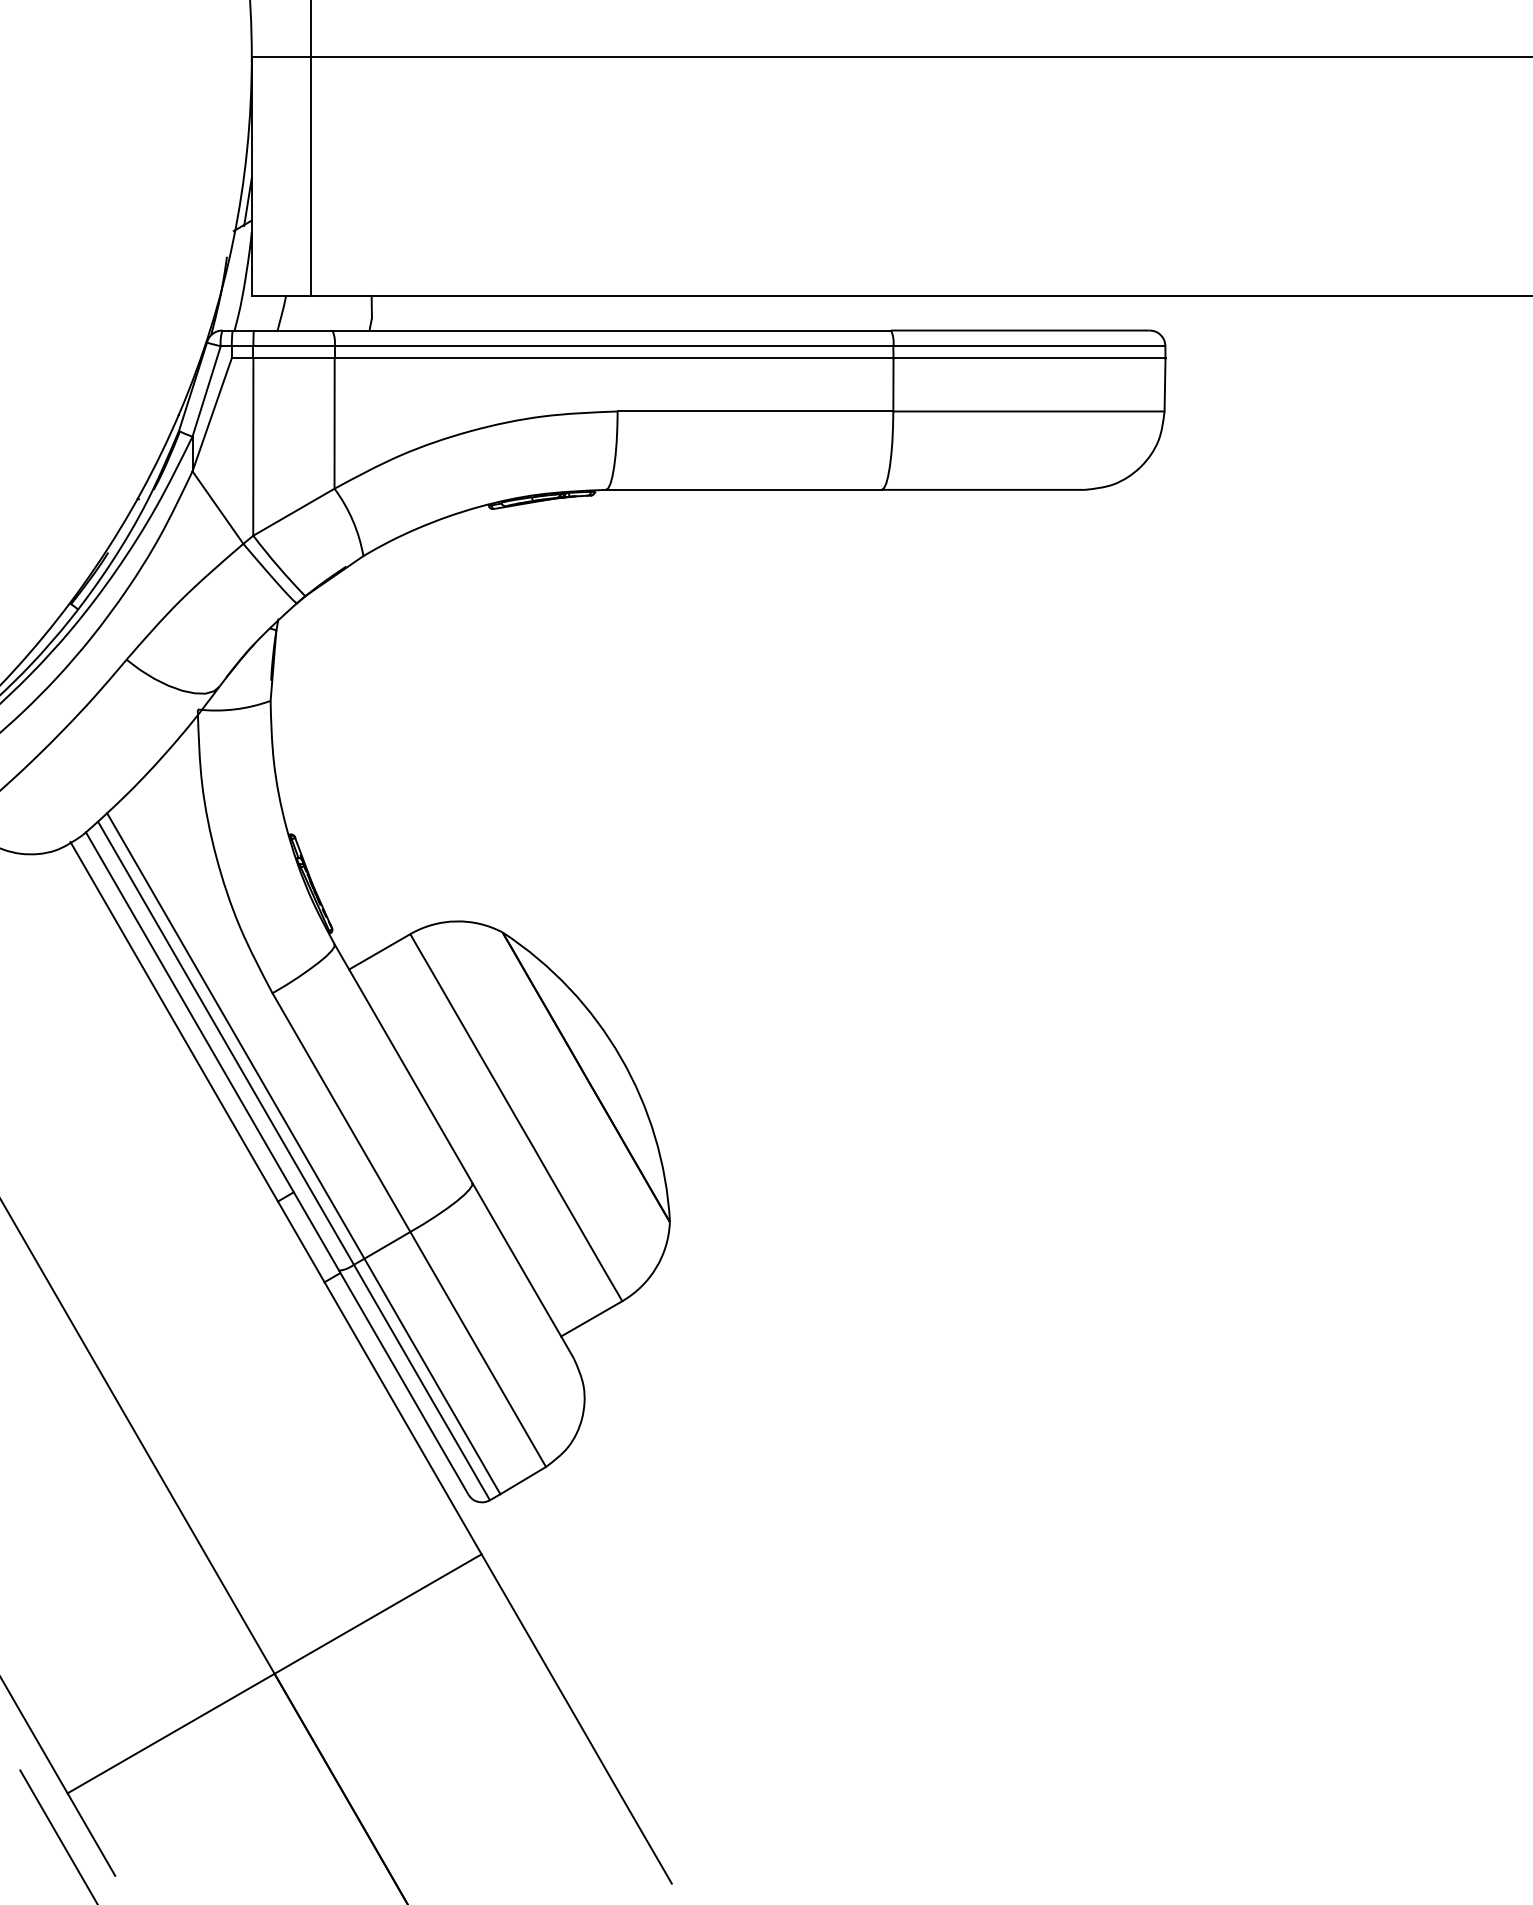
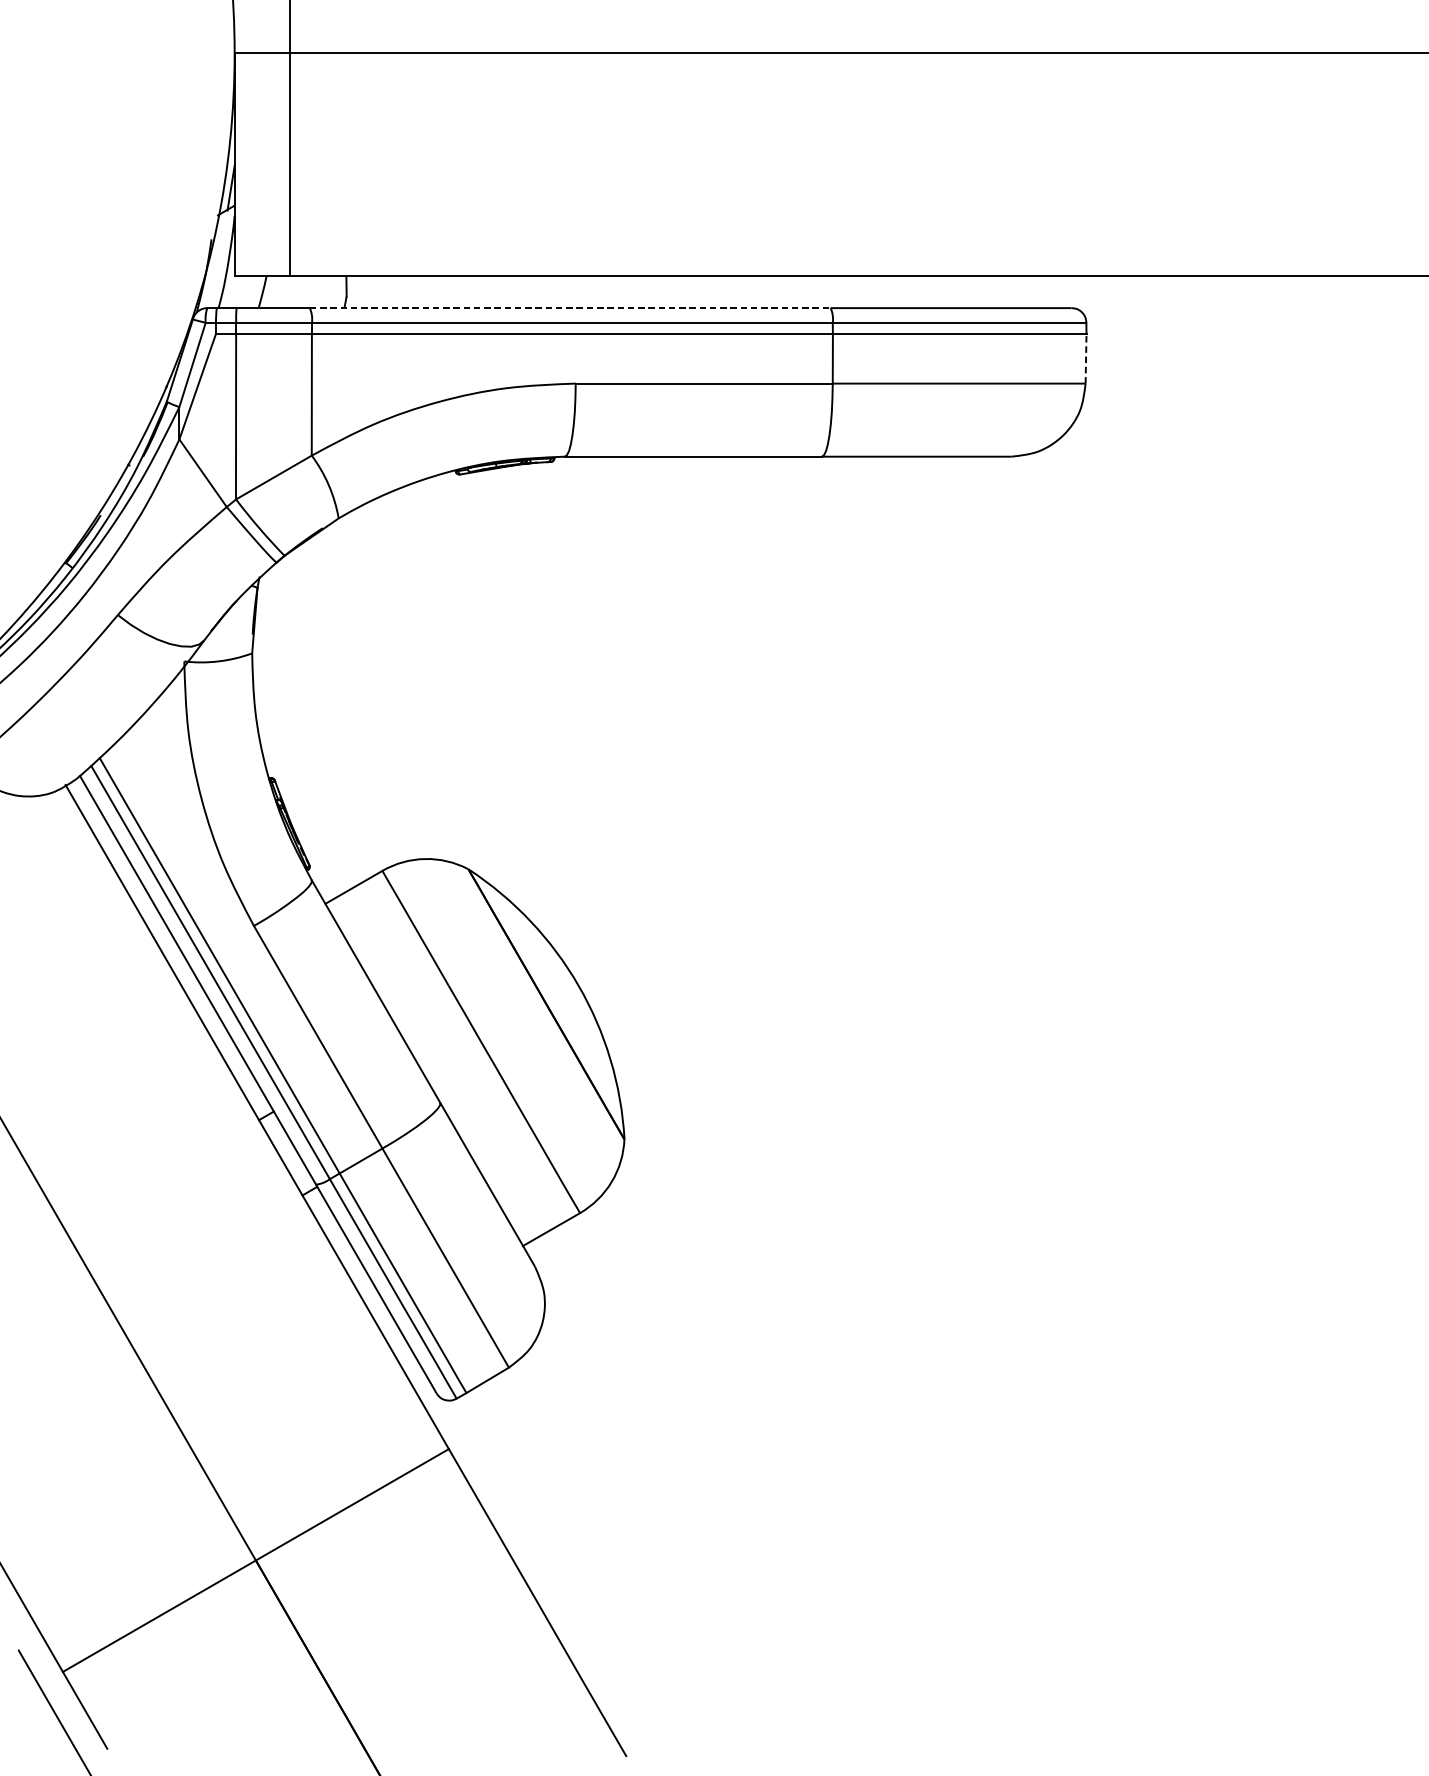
line: (612, 330) -> (570, 308), solid -> dashed
line: (1165, 384) -> (1086, 358), solid -> dashed

